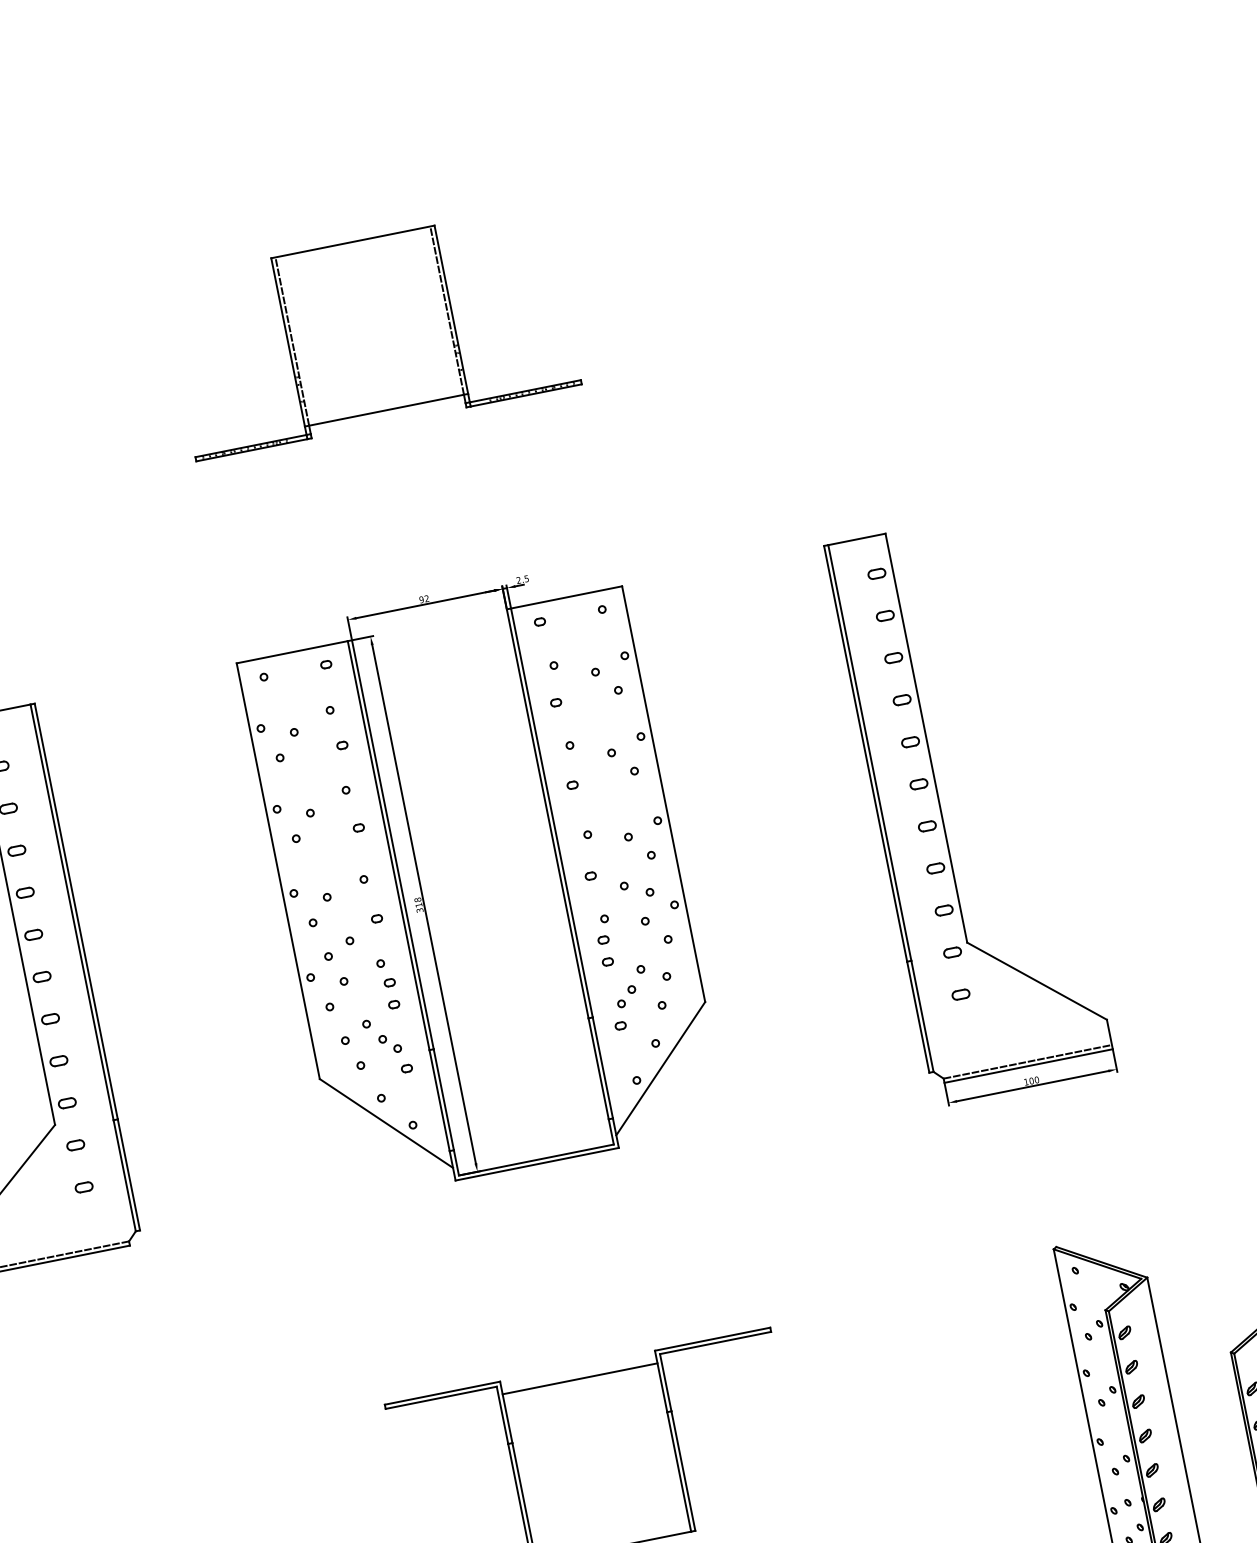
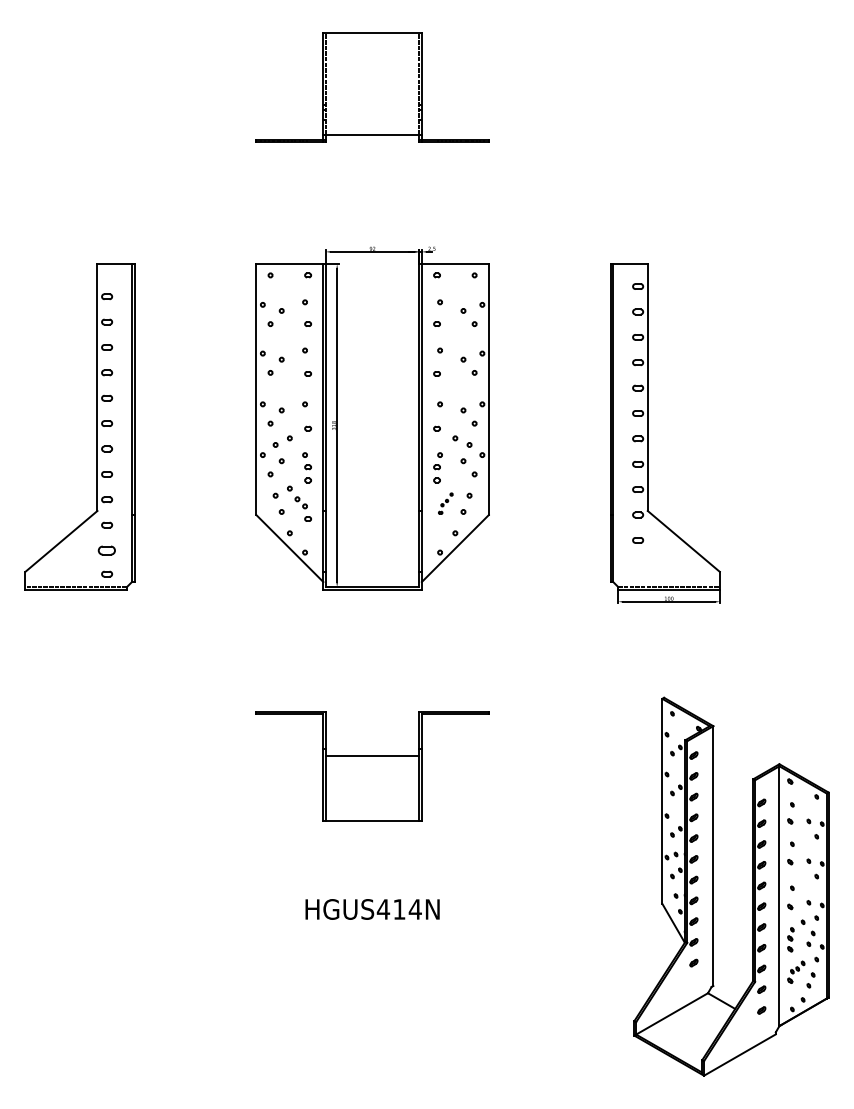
part: (629, 997) -> (445, 503), size x0.6
part: (84, 1187) -> (107, 550), size x1.6
part: (92, 1225) -> (107, 573), added
line: (580, 1379) -> (372, 756), moved

